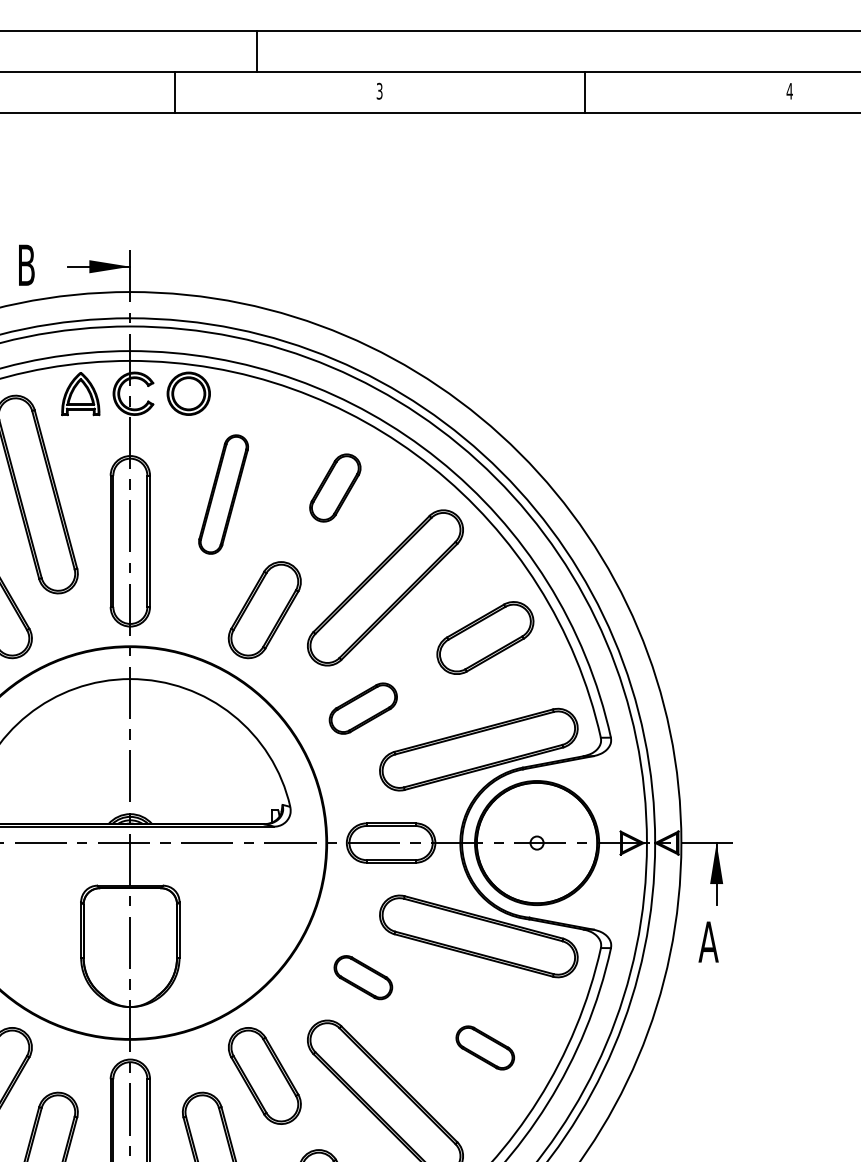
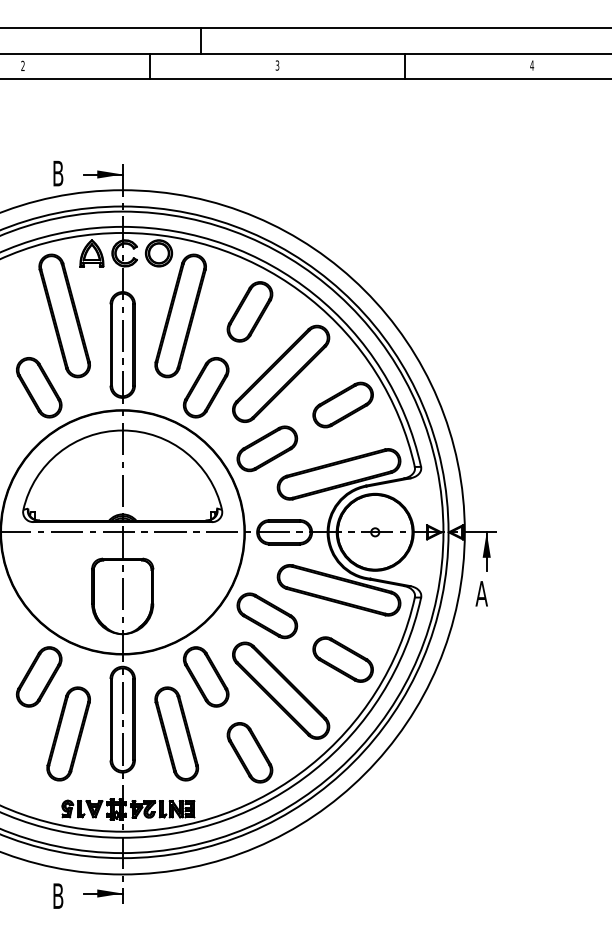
part: (334, 487) -> (249, 311), size x1.43
part: (223, 493) -> (180, 315), size x1.67
part: (363, 708) -> (267, 448), size x1.43
part: (363, 976) -> (267, 615), size x1.67
part: (484, 1047) -> (342, 659), size x1.67

